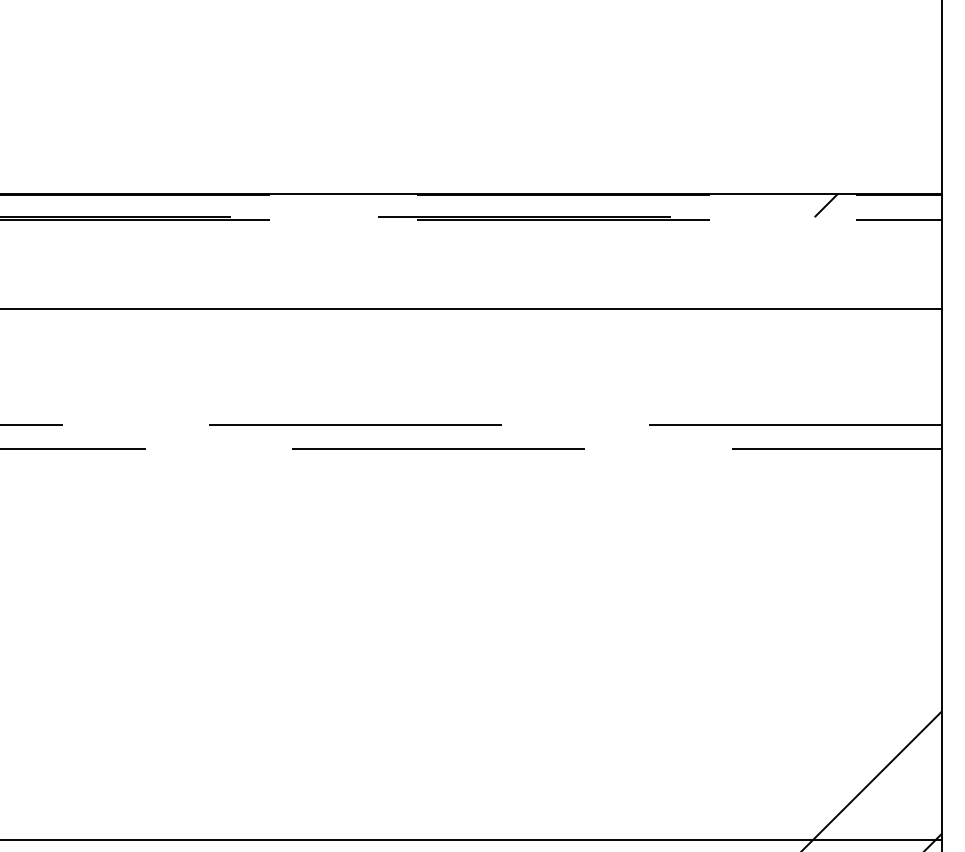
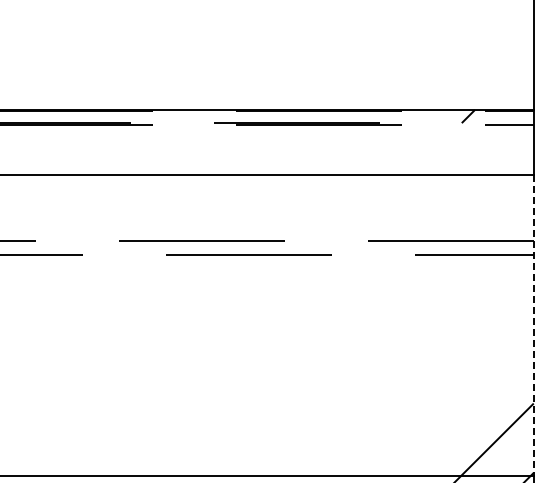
line: (941, 575) -> (533, 326), solid -> dashed

